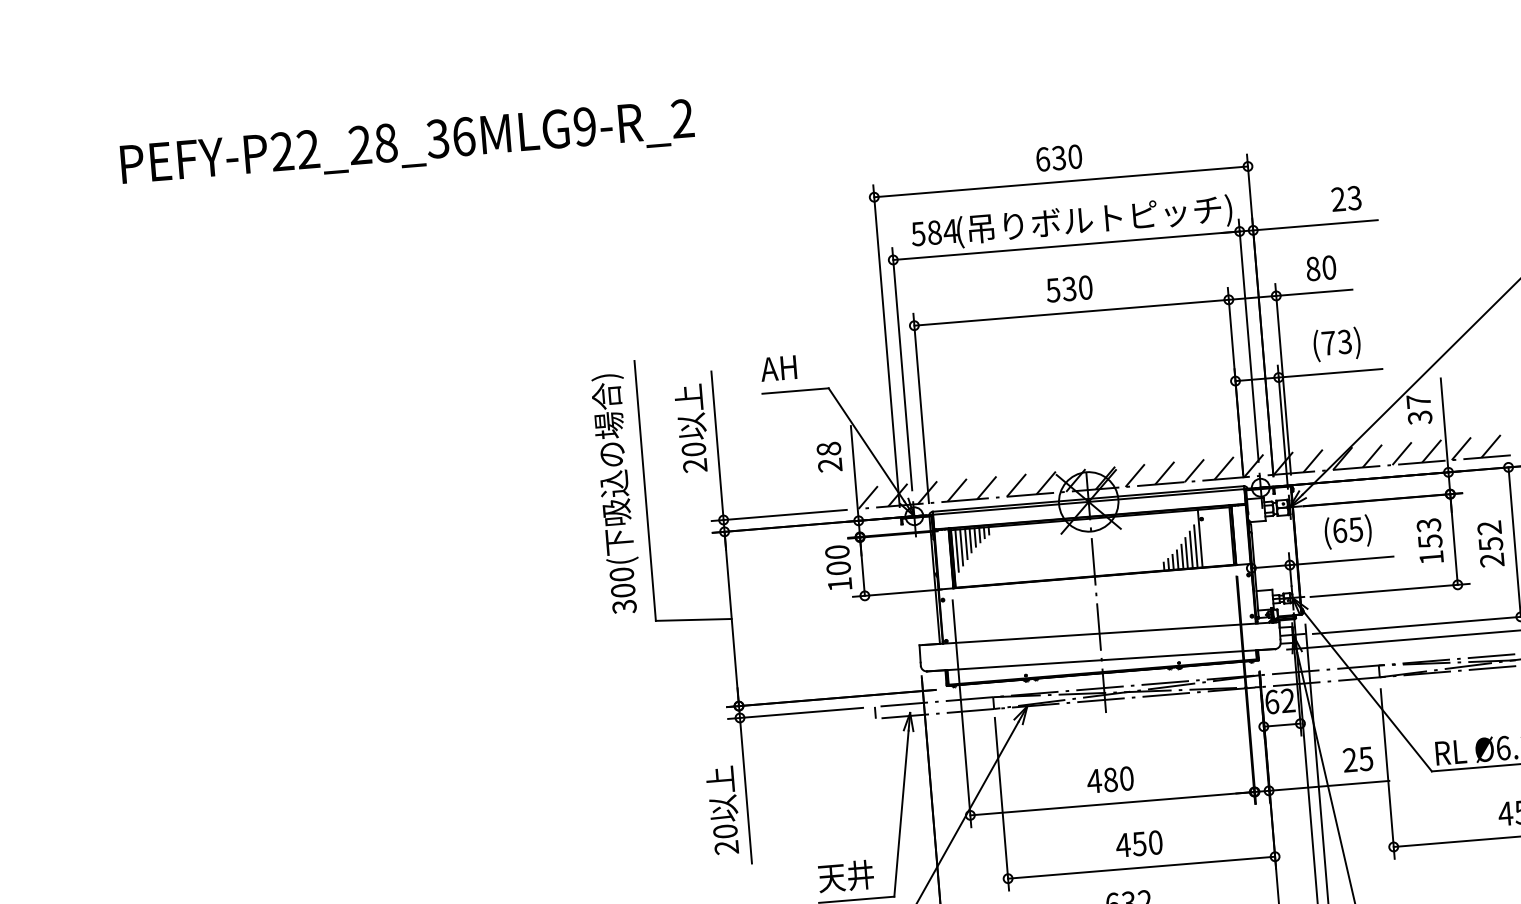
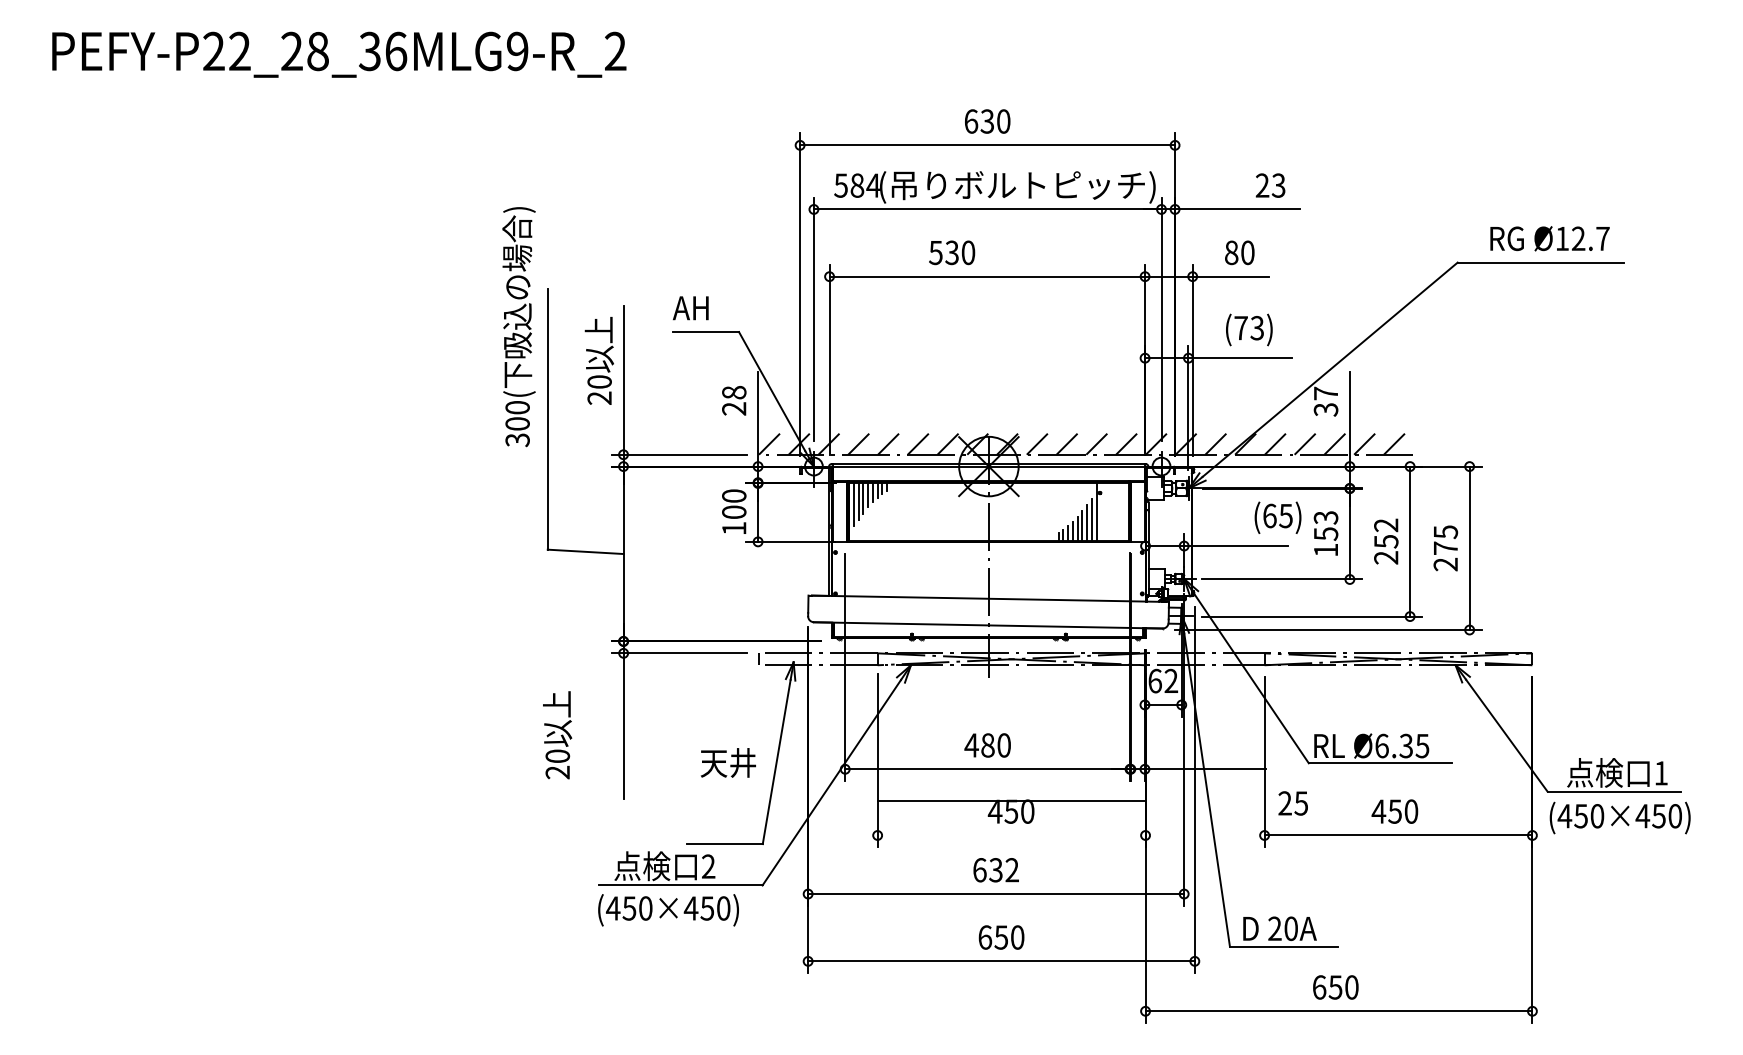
text: (1069, 288) -> (952, 252), moved
text: (616, 494) -> (518, 327), moved
text: (1347, 531) -> (1277, 517), moved
text: (1357, 759) -> (1292, 803), moved
text: (723, 810) -> (557, 735), moved
line: (1141, 867) -> (1011, 801), moved
text: (845, 876) -> (727, 762), moved

